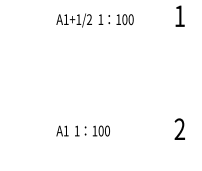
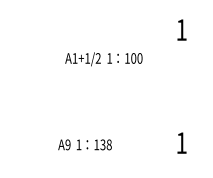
text: (94, 20) -> (103, 59), moved
text: (179, 128) -> (181, 142), 2 -> 1
text: (65, 130) -> (67, 144), A1 -> A9
text: (103, 130) -> (105, 144), 100 -> 138

